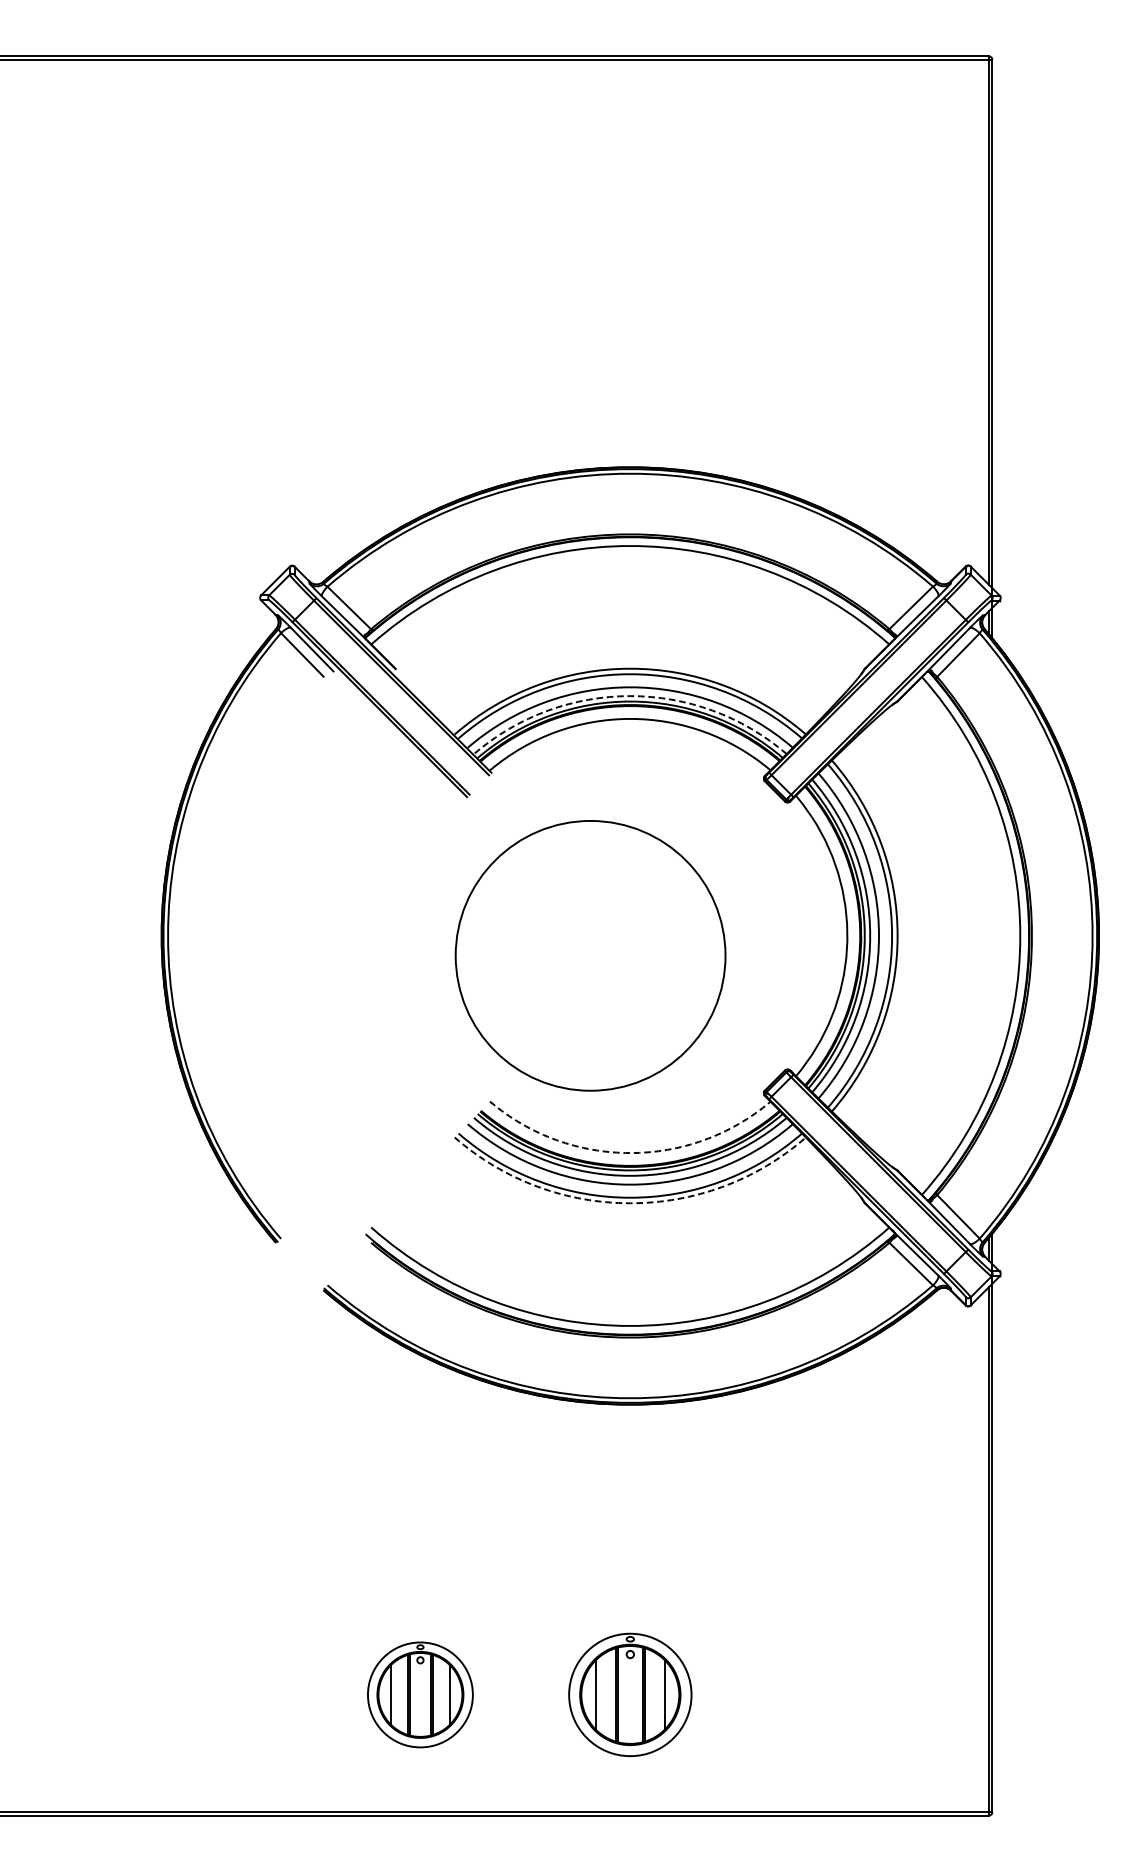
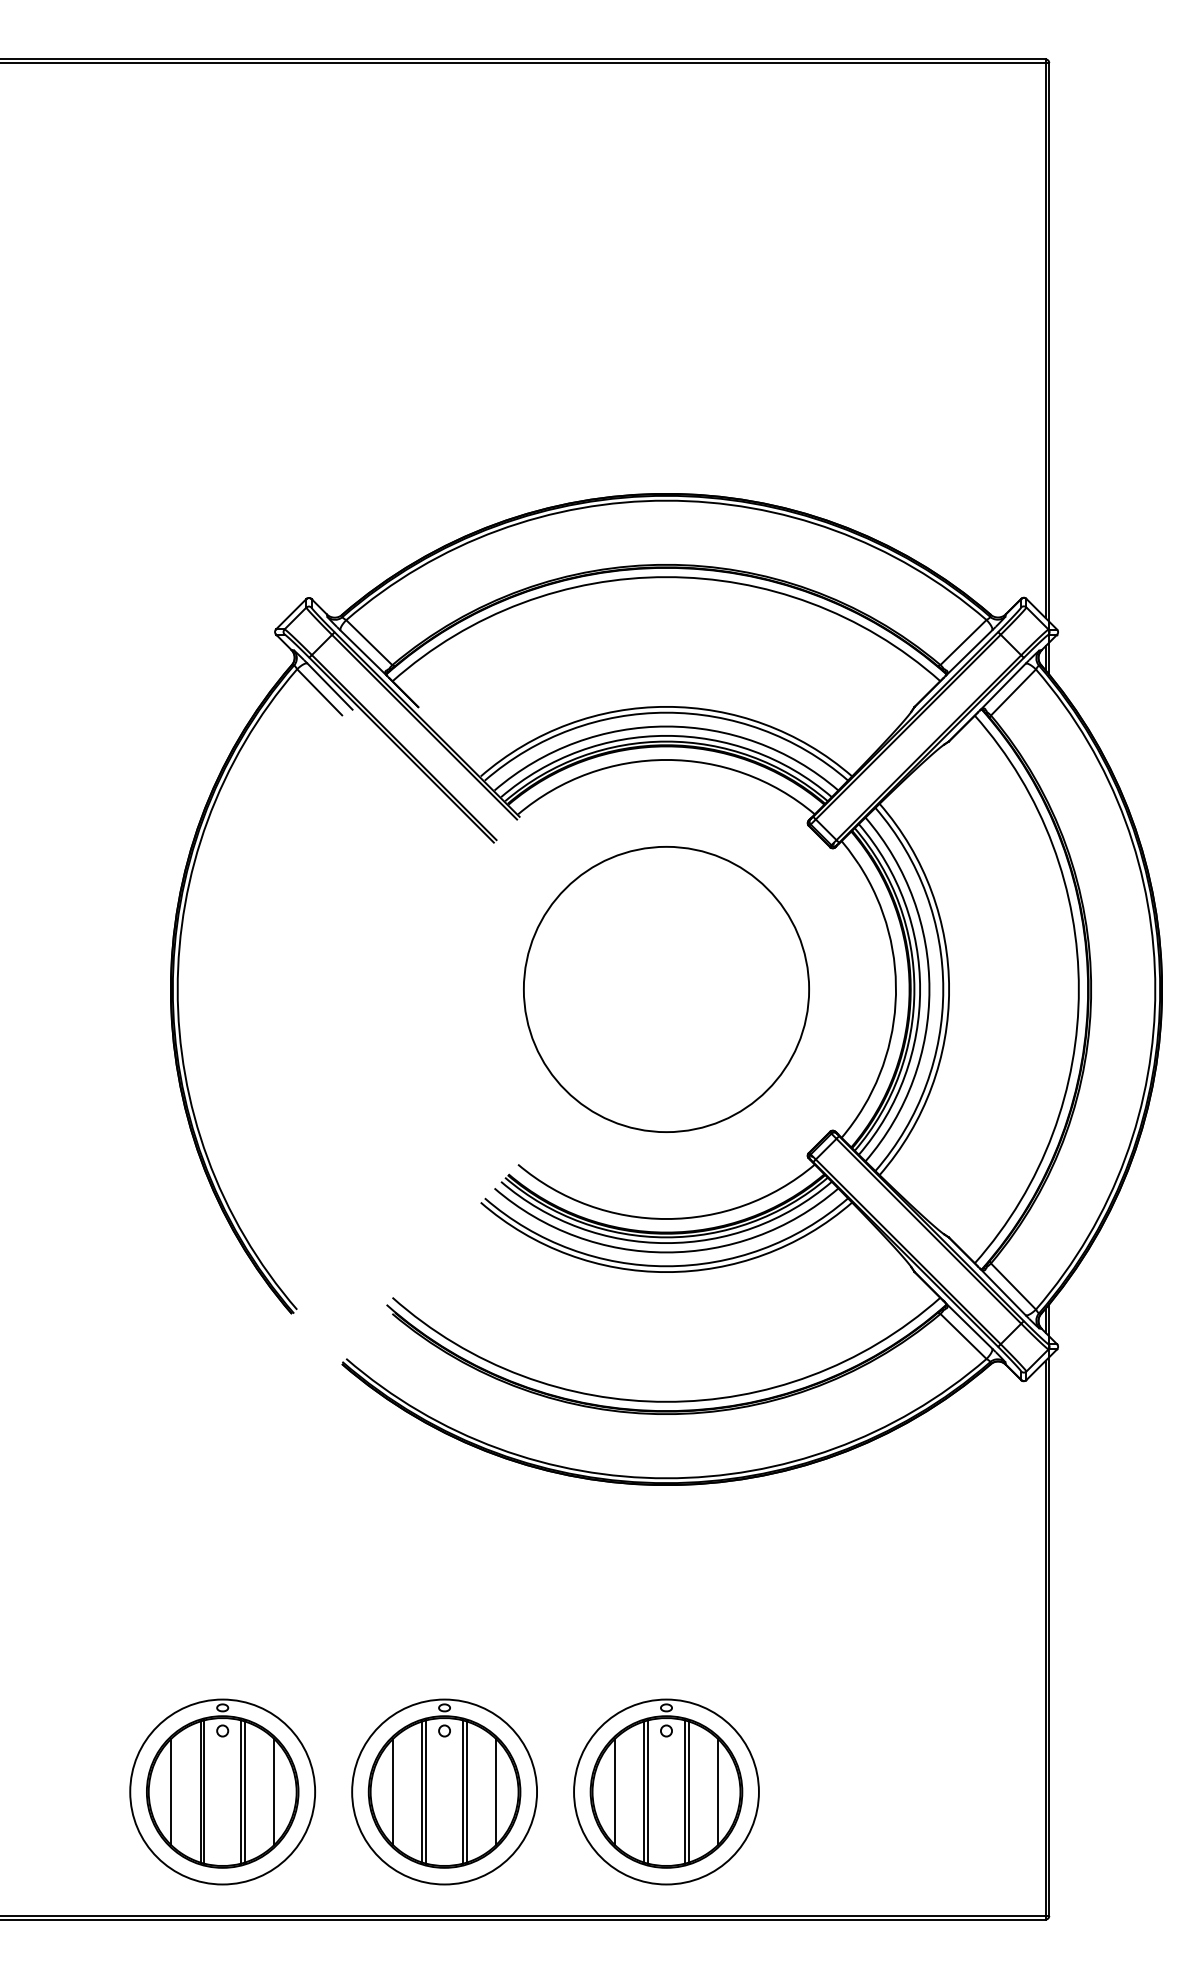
arc: (630, 695) -> (666, 735), dashed -> solid
circle: (590, 955) -> (666, 989), moved
arc: (630, 1153) -> (666, 1219), dashed -> solid
arc: (630, 1203) -> (666, 1272), dashed -> solid
part: (210, 1694) -> (222, 1791), added
part: (420, 1694) -> (444, 1791), size x1.67
part: (630, 1694) -> (666, 1791), size x1.43

